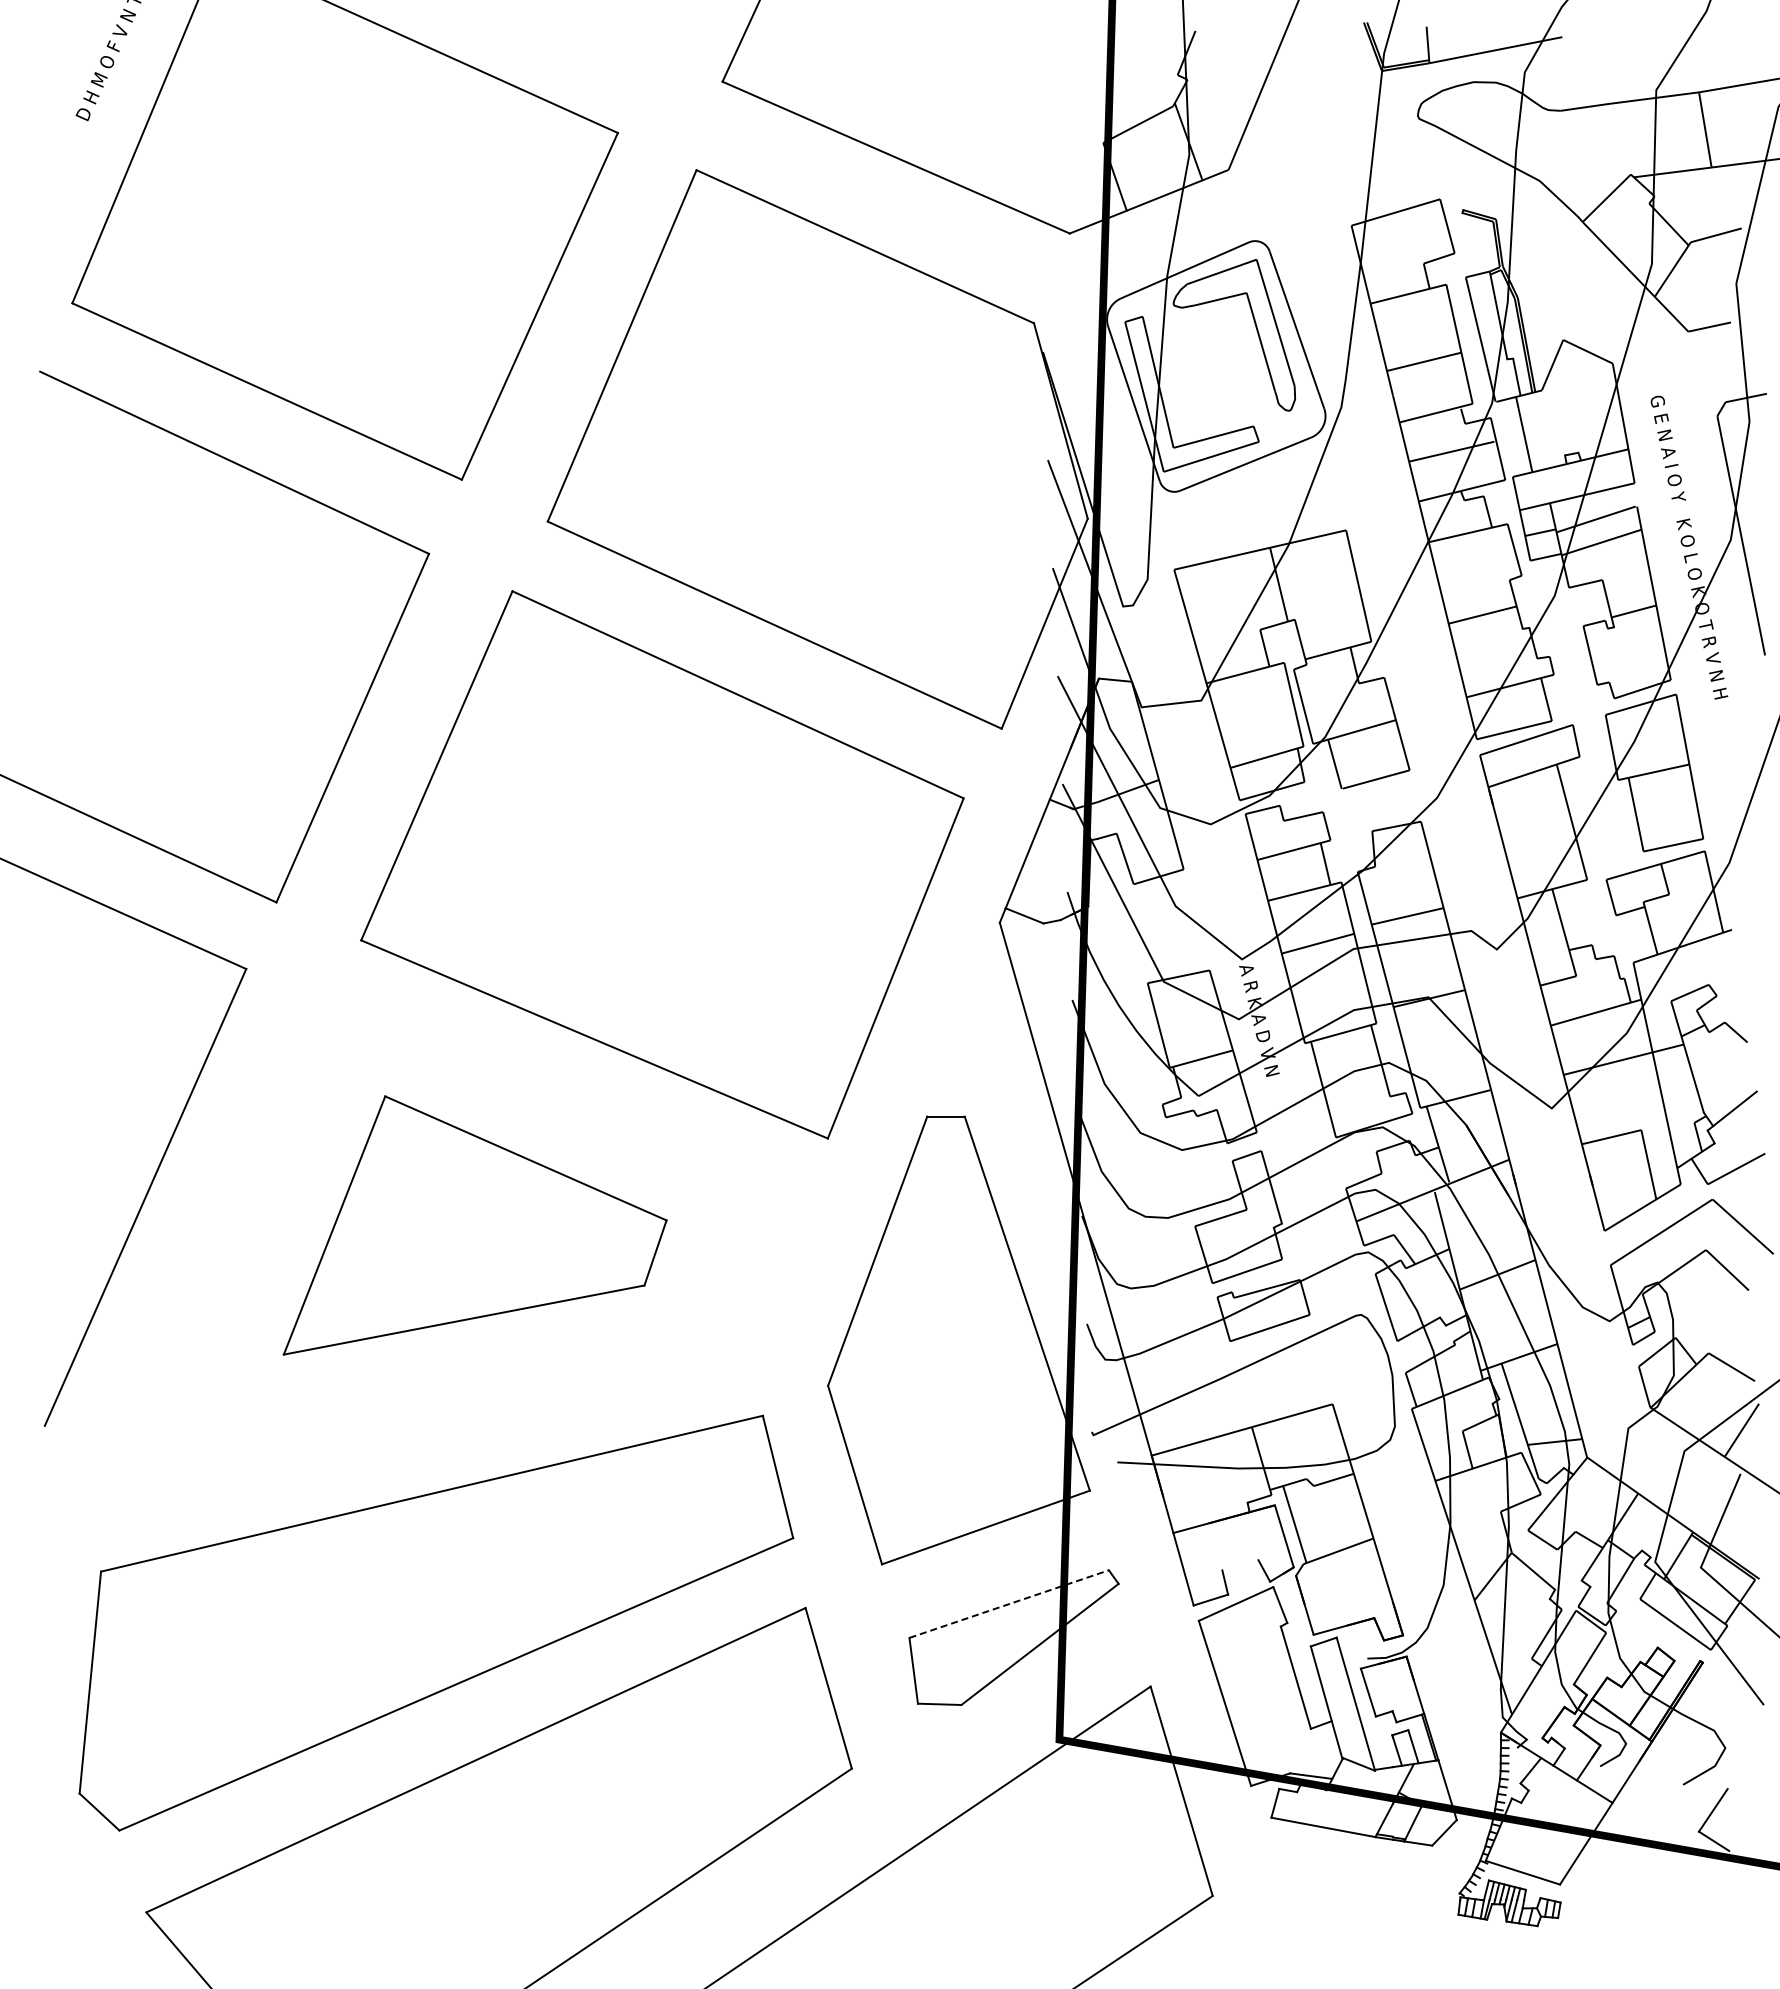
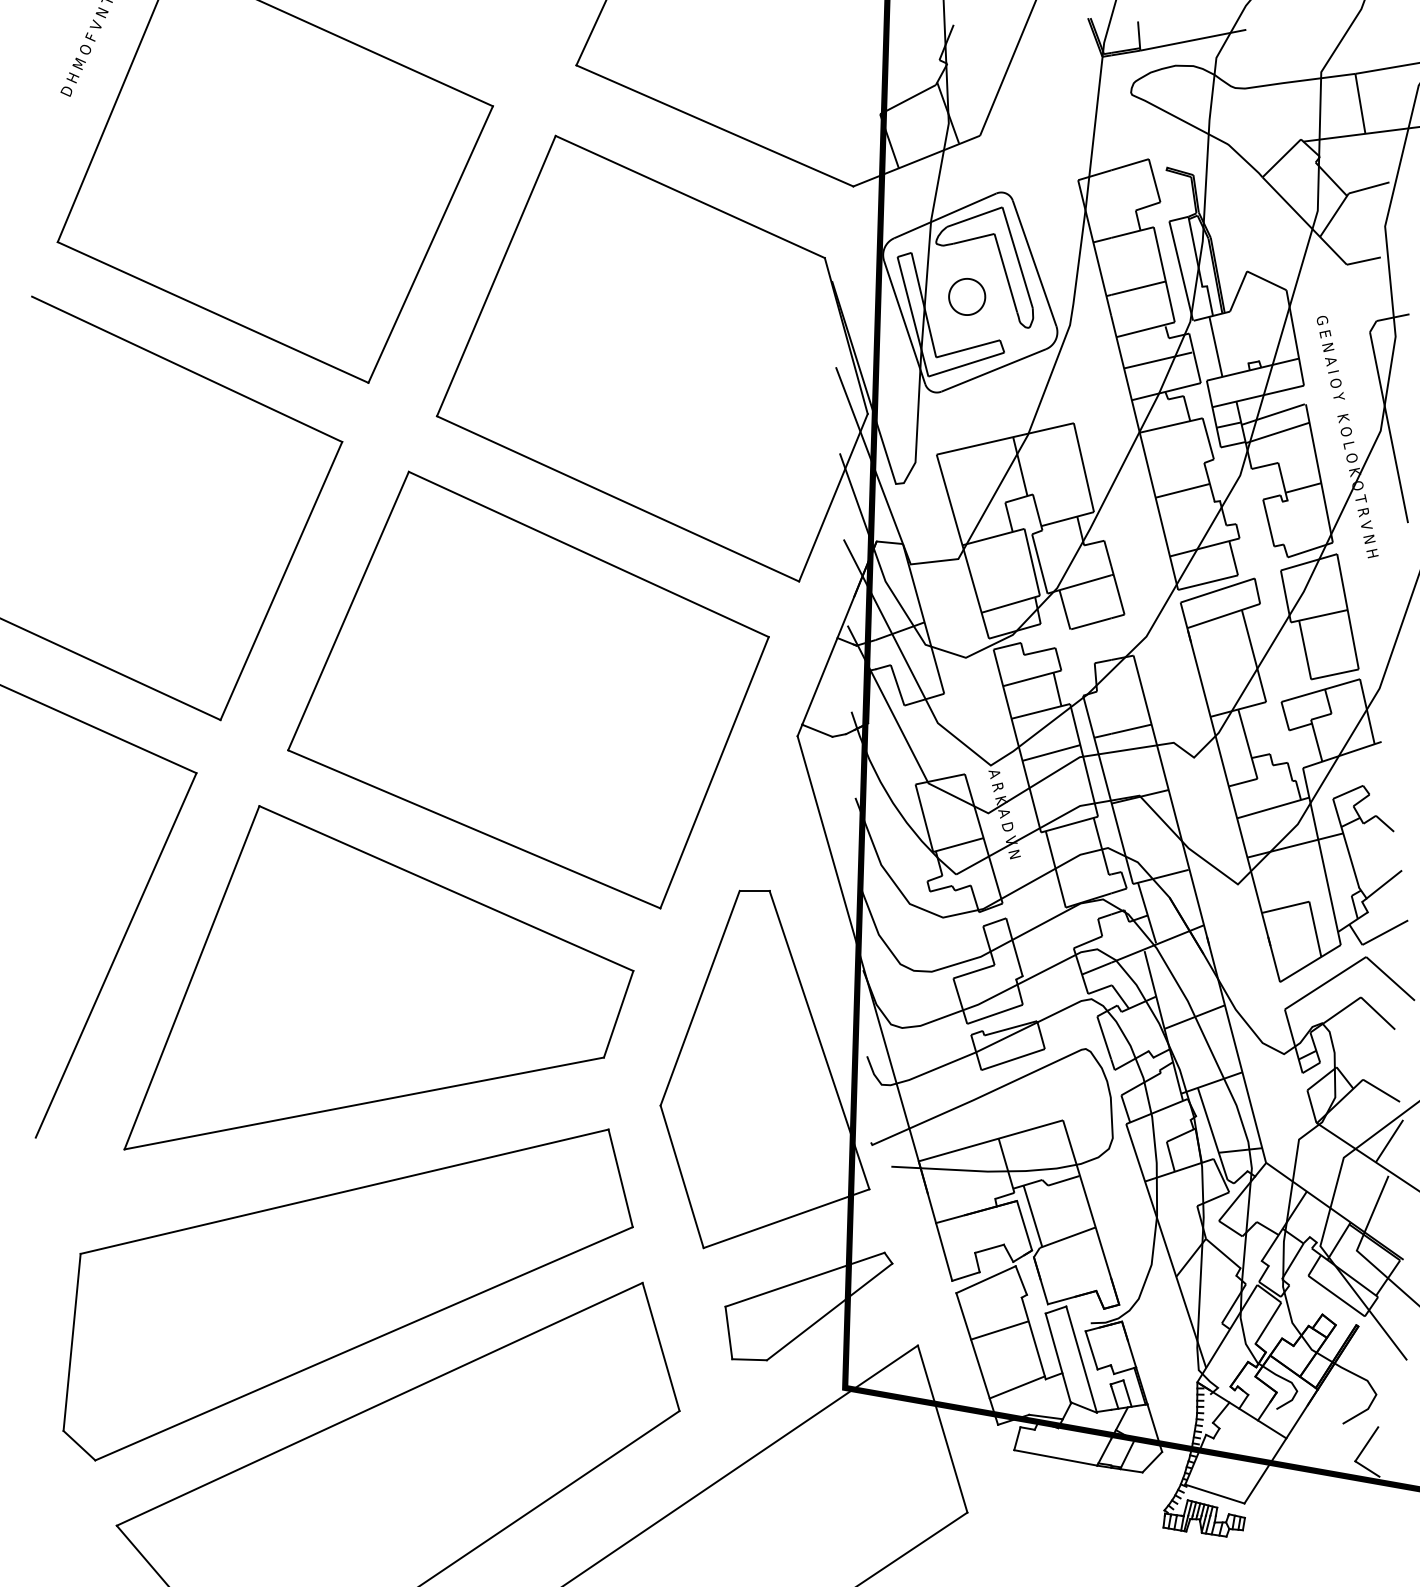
part: (1211, 371) -> (966, 296), added
part: (475, 1225) -> (379, 977), size x1.67
line: (1240, 1565) -> (989, 1248), added
line: (1009, 1603) -> (805, 1279), dashed -> solid
line: (1252, 1667) -> (999, 1330), added
line: (1274, 1738) -> (1016, 1386), added

